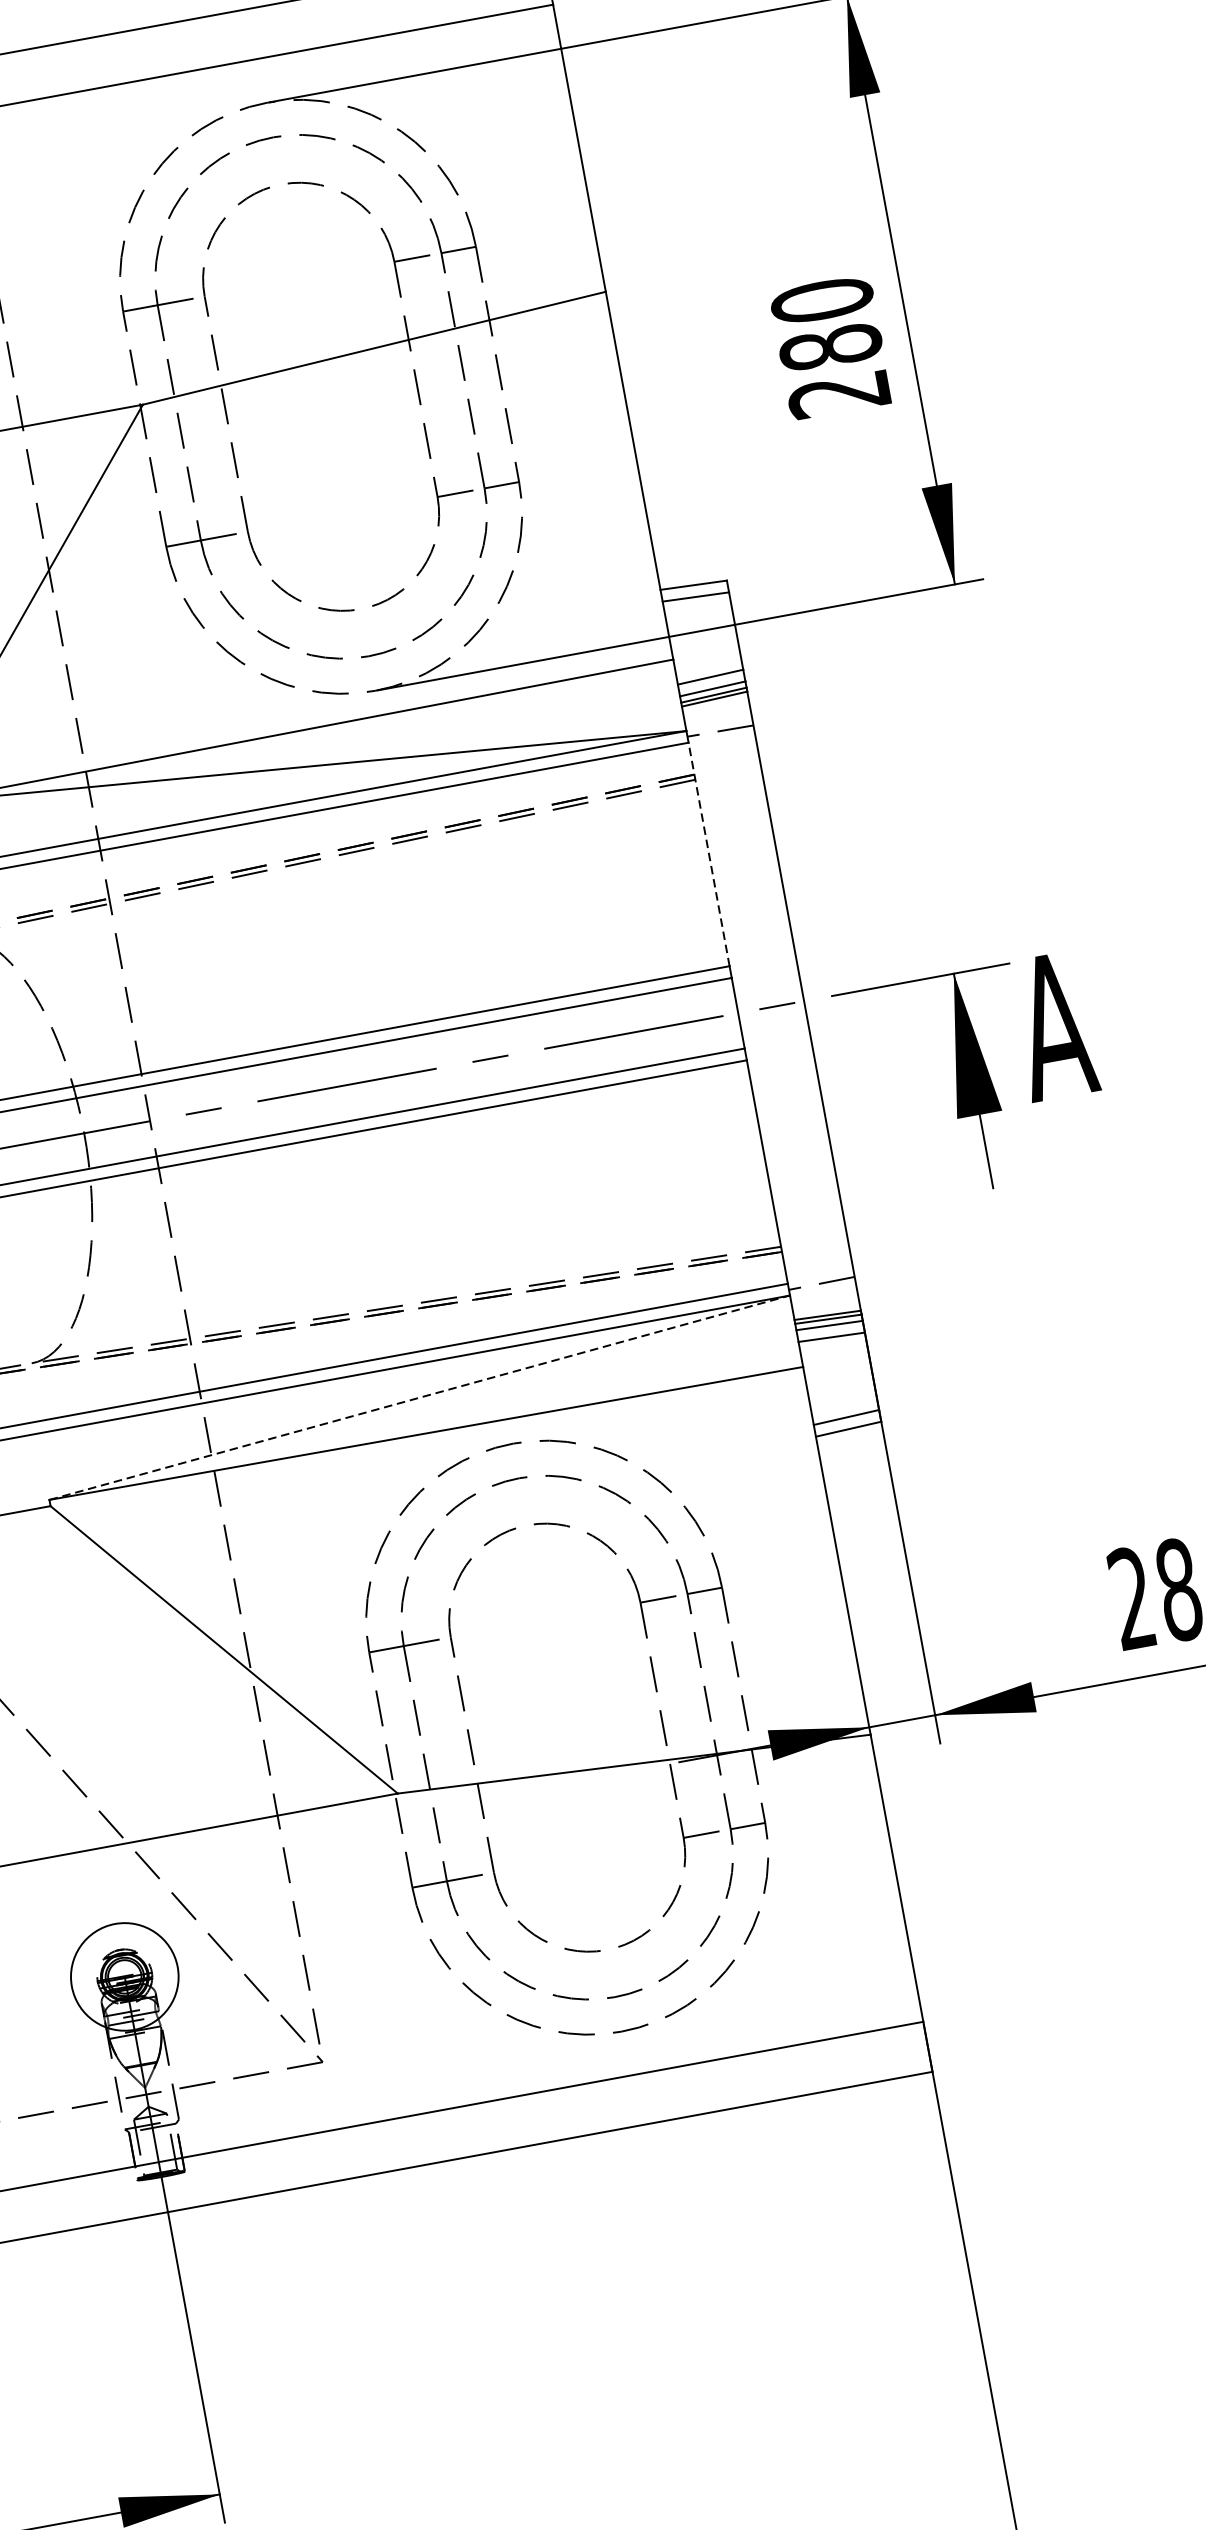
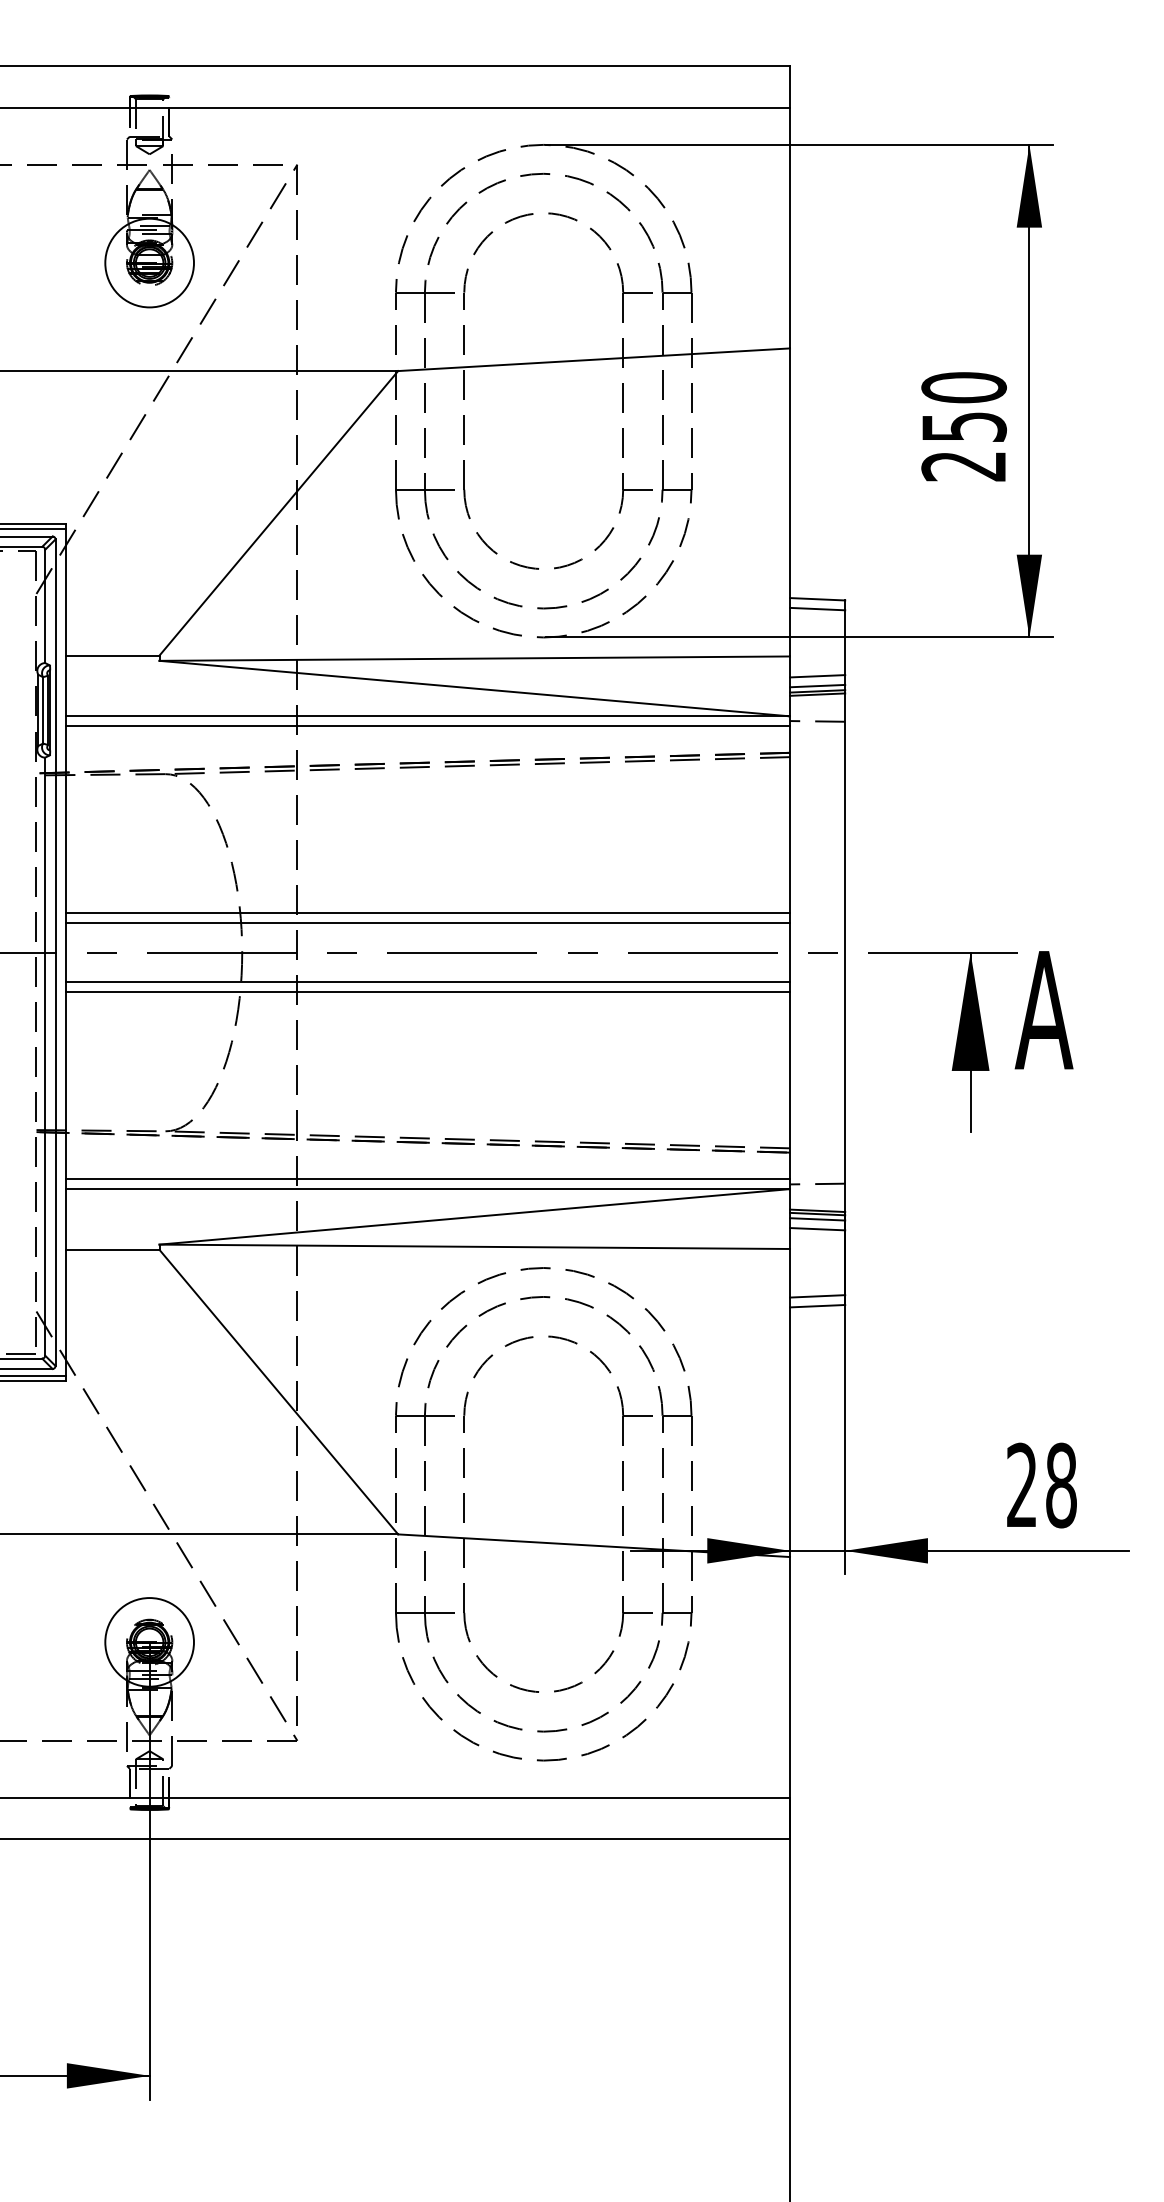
text: (830, 347) -> (963, 426), 280 -> 250
line: (709, 854) -> (790, 819), dashed -> solid
line: (419, 1397) -> (474, 1216), dashed -> solid

